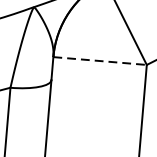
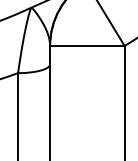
line: (100, 61) -> (87, 46), dashed -> solid

